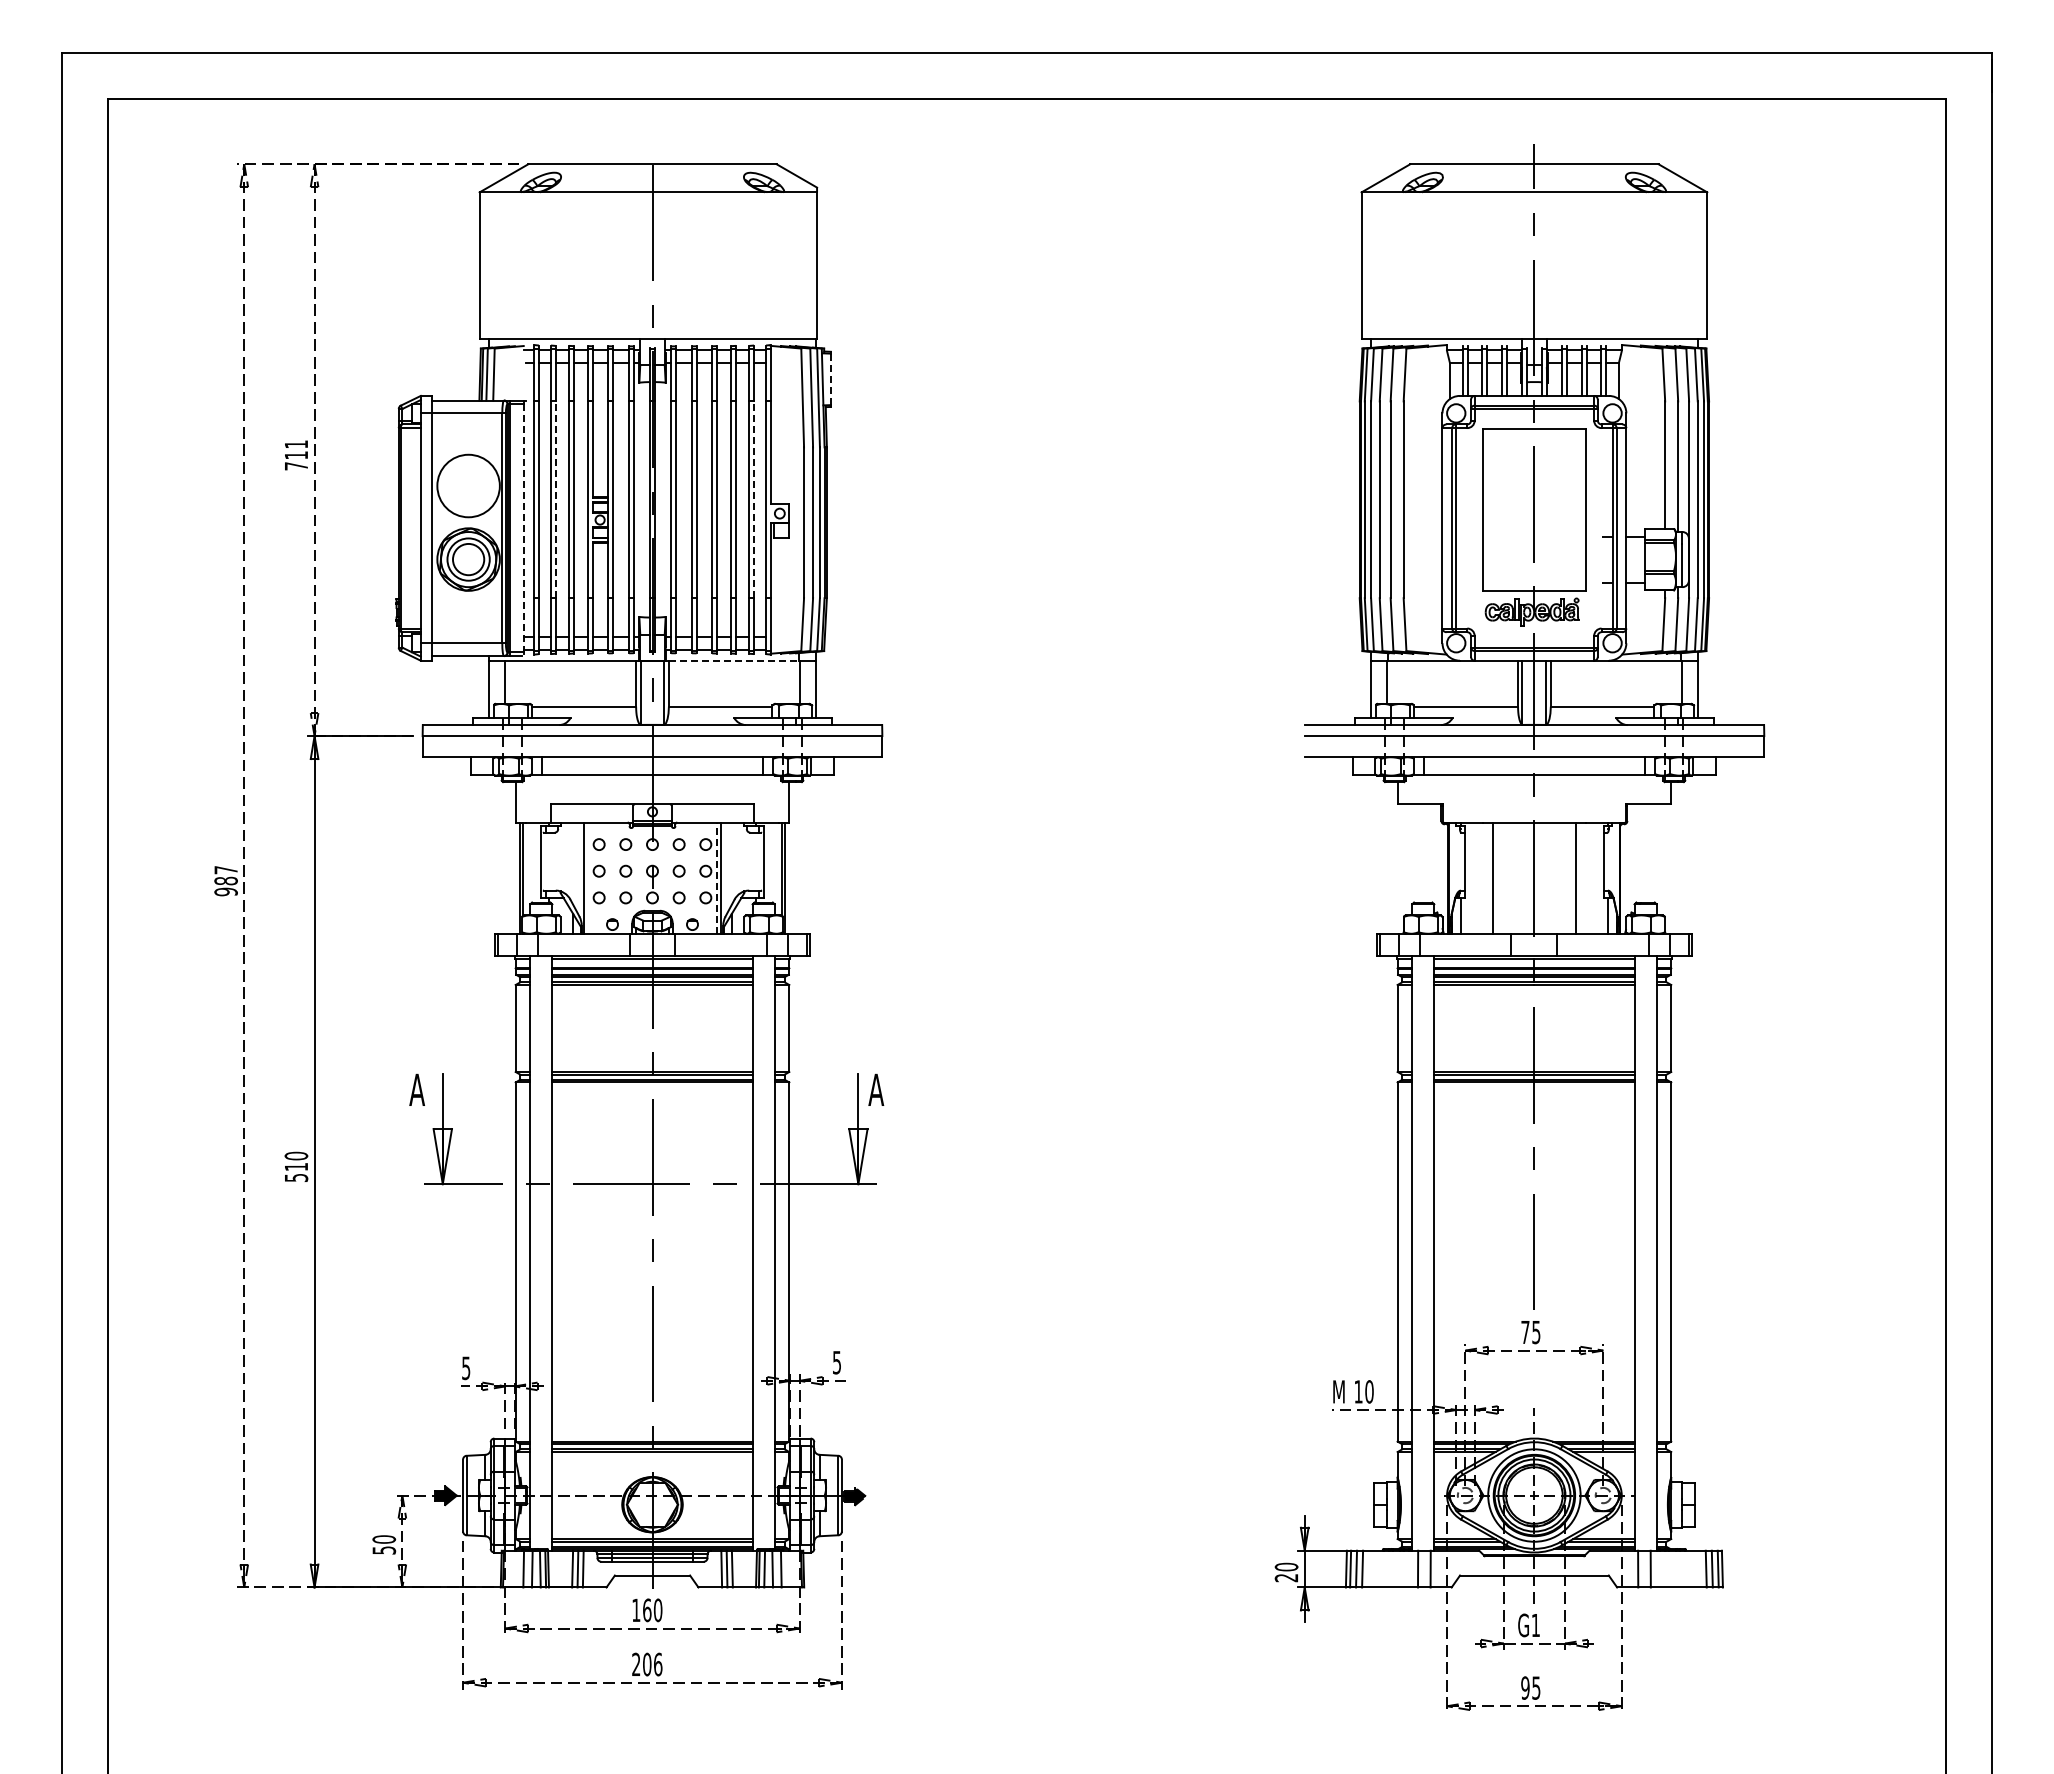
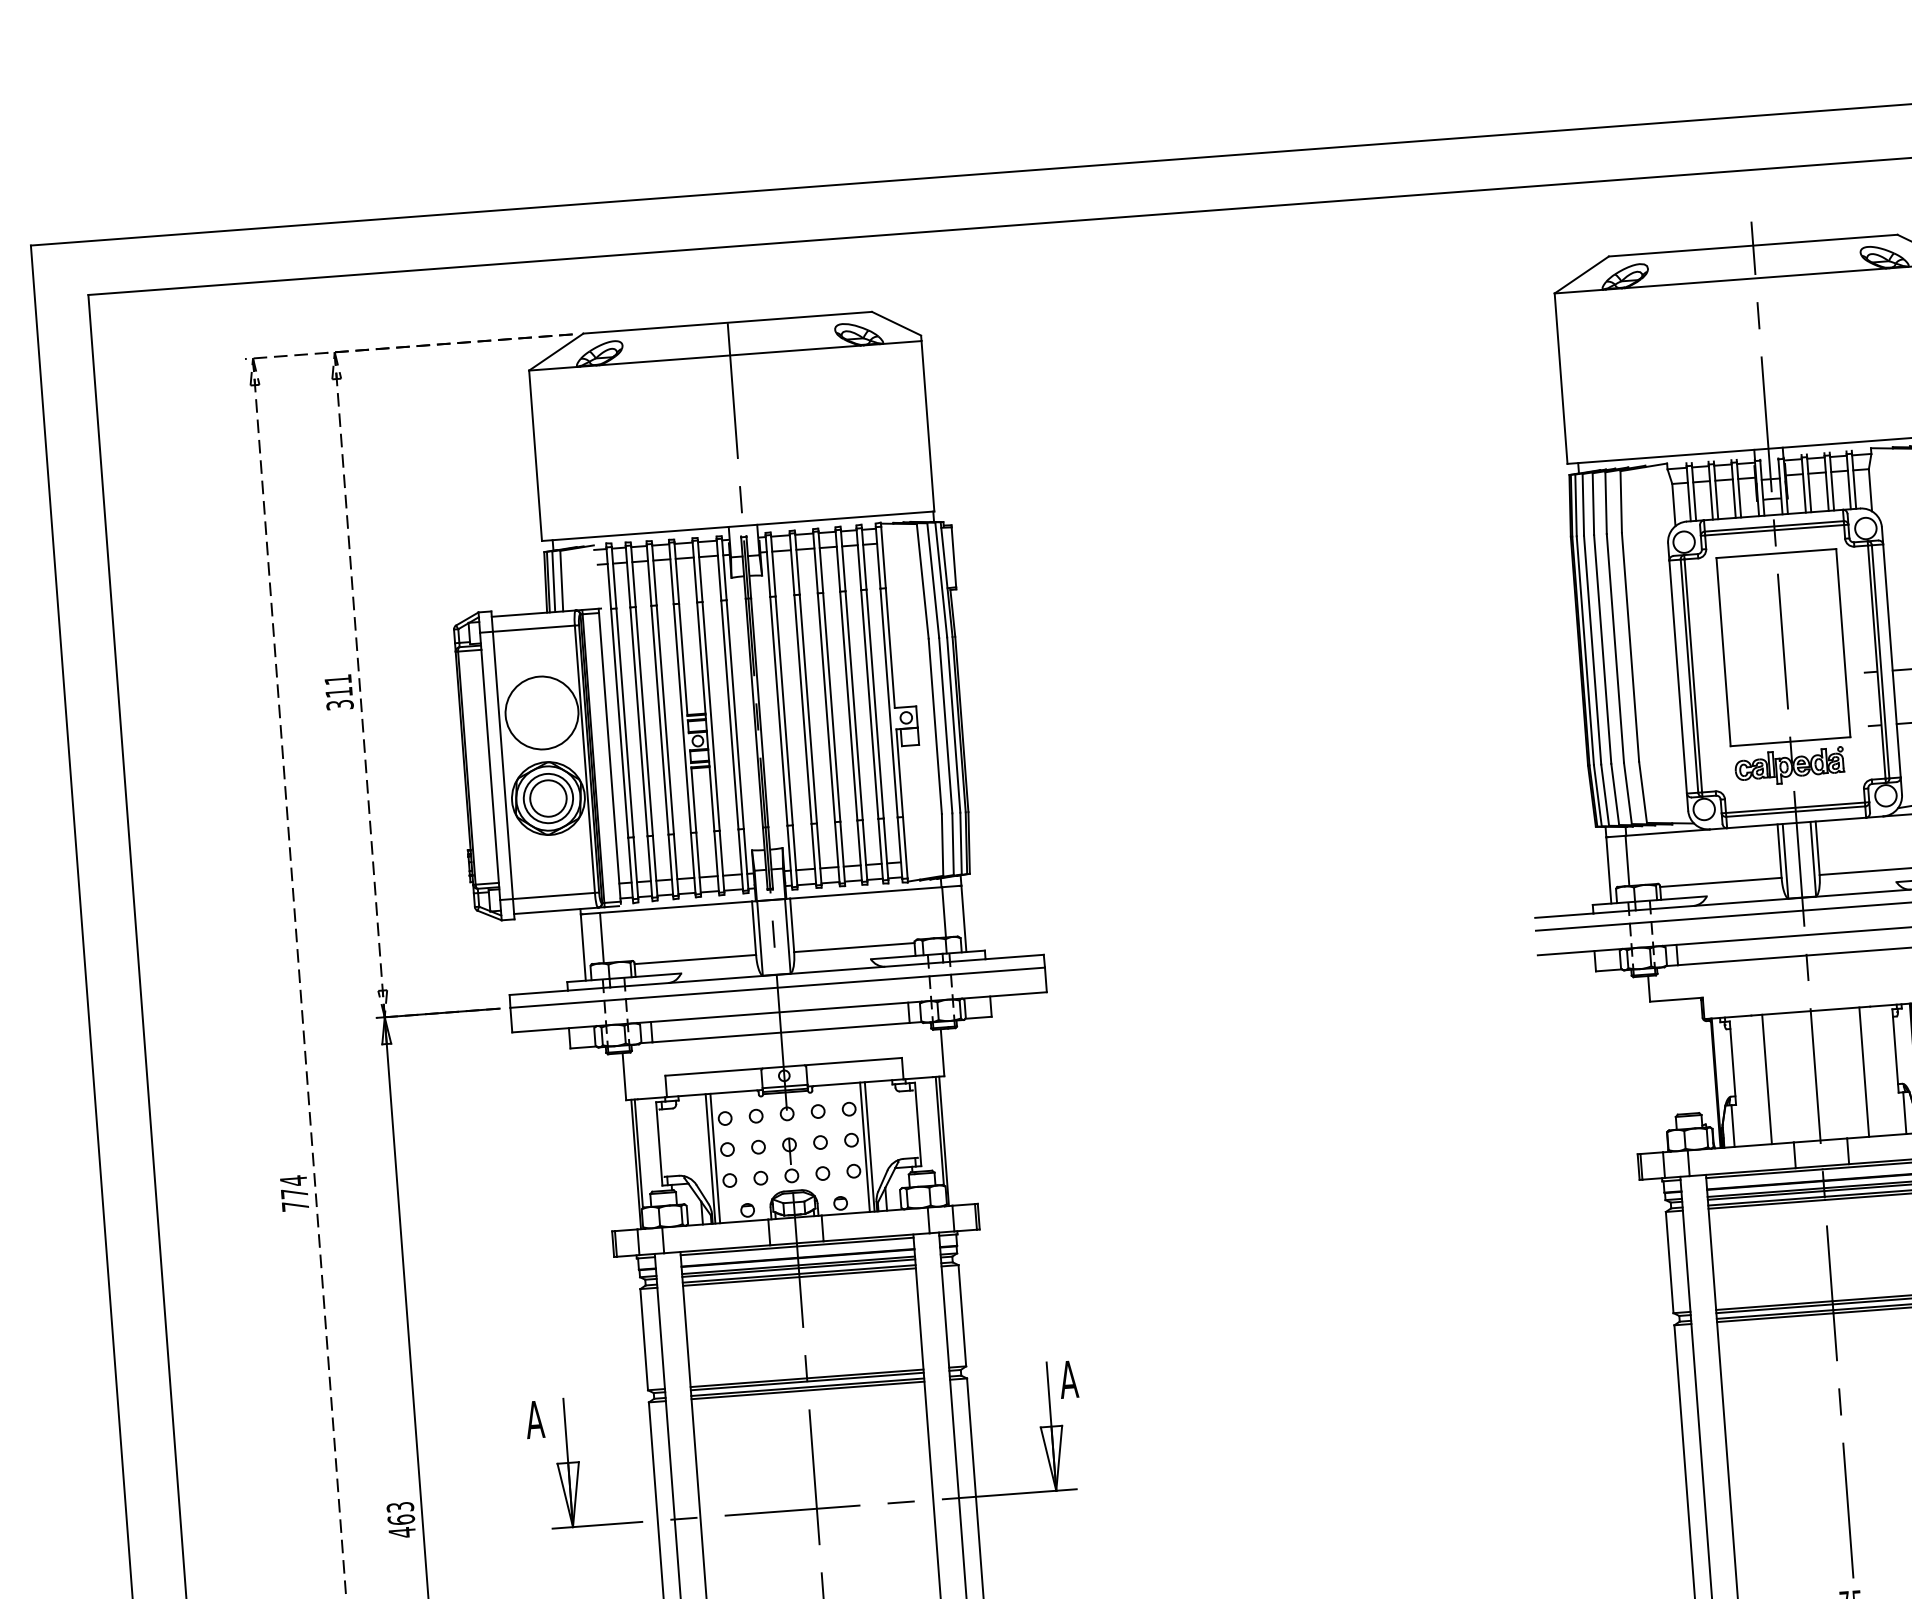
line: (830, 379) -> (953, 557), dashed -> solid
text: (296, 466) -> (340, 705), 711 -> 311
line: (555, 499) -> (644, 721), dashed -> solid
line: (754, 499) -> (875, 703), dashed -> solid
line: (523, 528) -> (609, 757), dashed -> solid
line: (734, 660) -> (866, 892), dashed -> solid
line: (588, 877) -> (715, 1157), added
line: (716, 878) -> (864, 1147), dashed -> solid
text: (225, 880) -> (293, 1192), 987 -> 774
text: (296, 1166) -> (401, 1519), 510 -> 463

